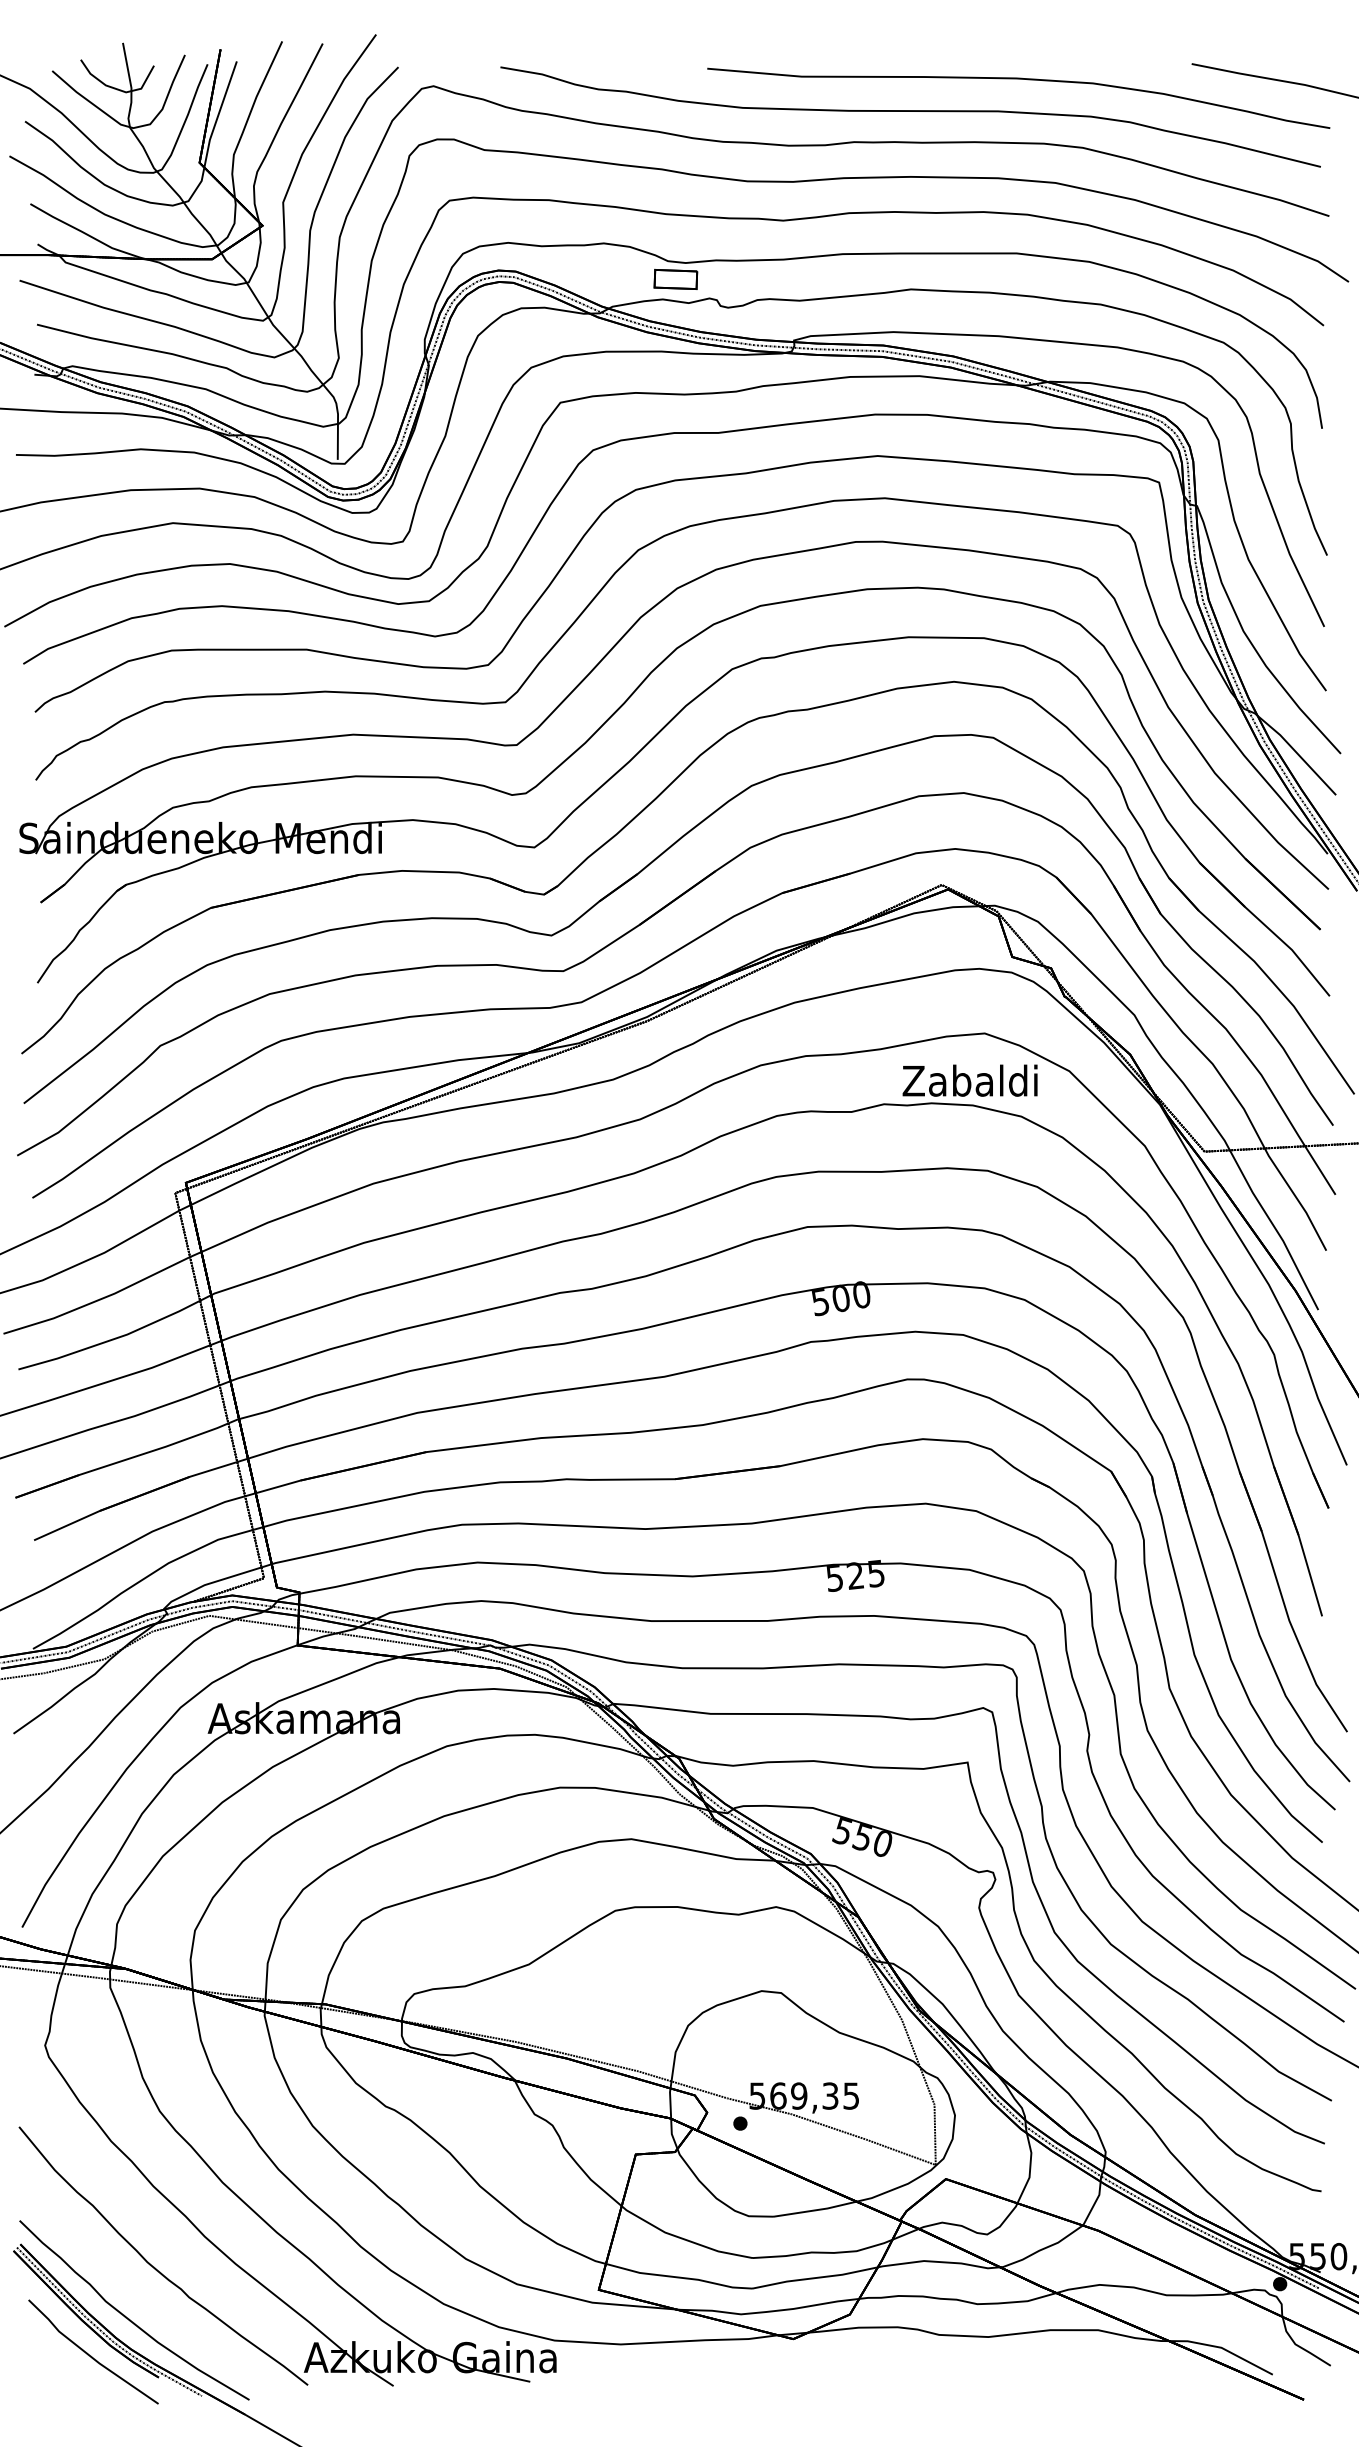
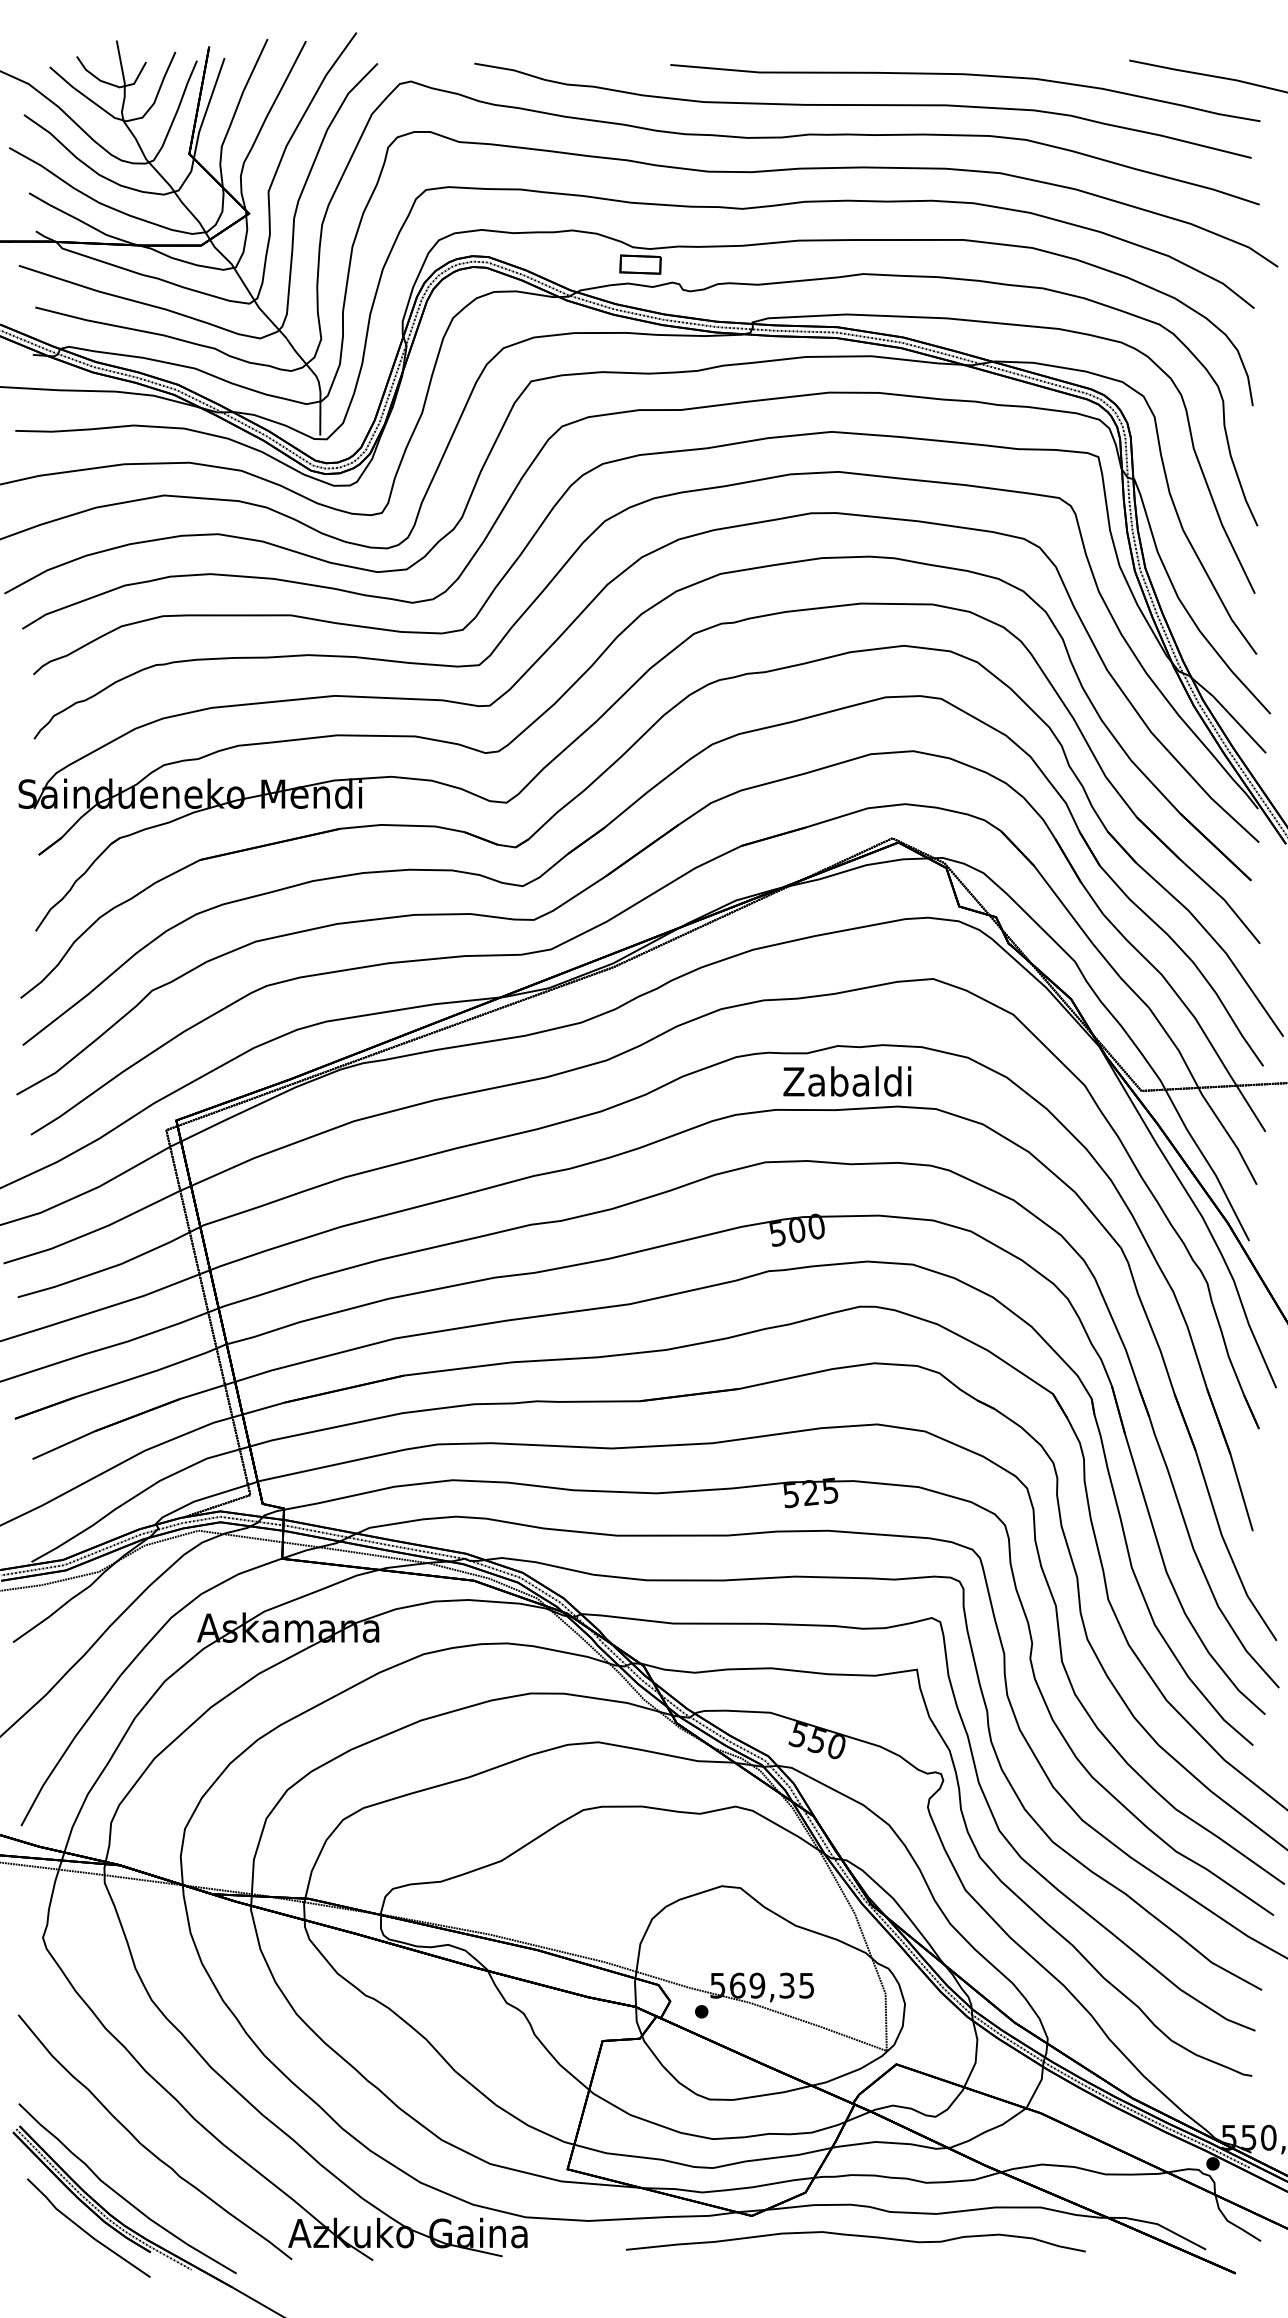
text: (969, 1080) -> (846, 1081), moved
curve: (902, 2360) -> (855, 2236), added

